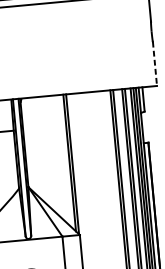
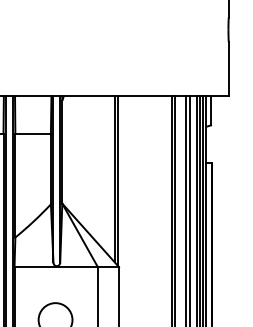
line: (154, 63) -> (228, 68), dashed -> solid

